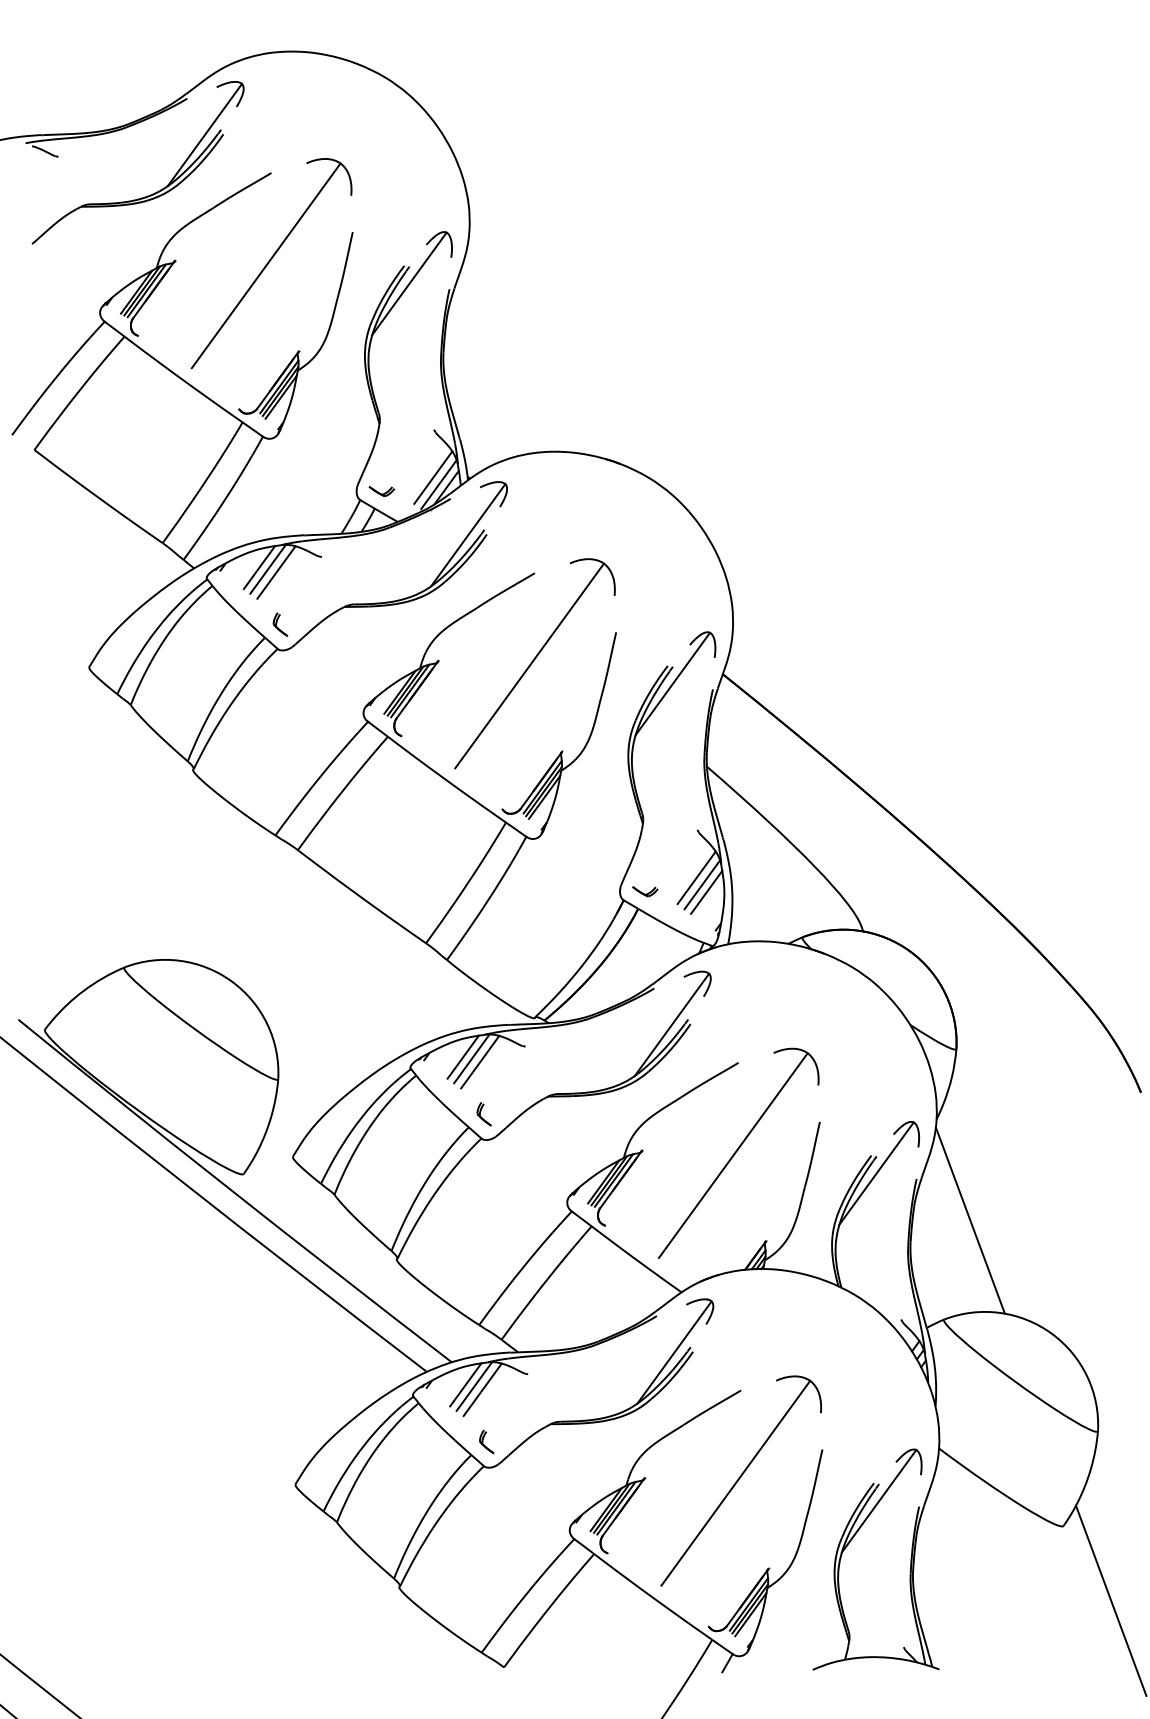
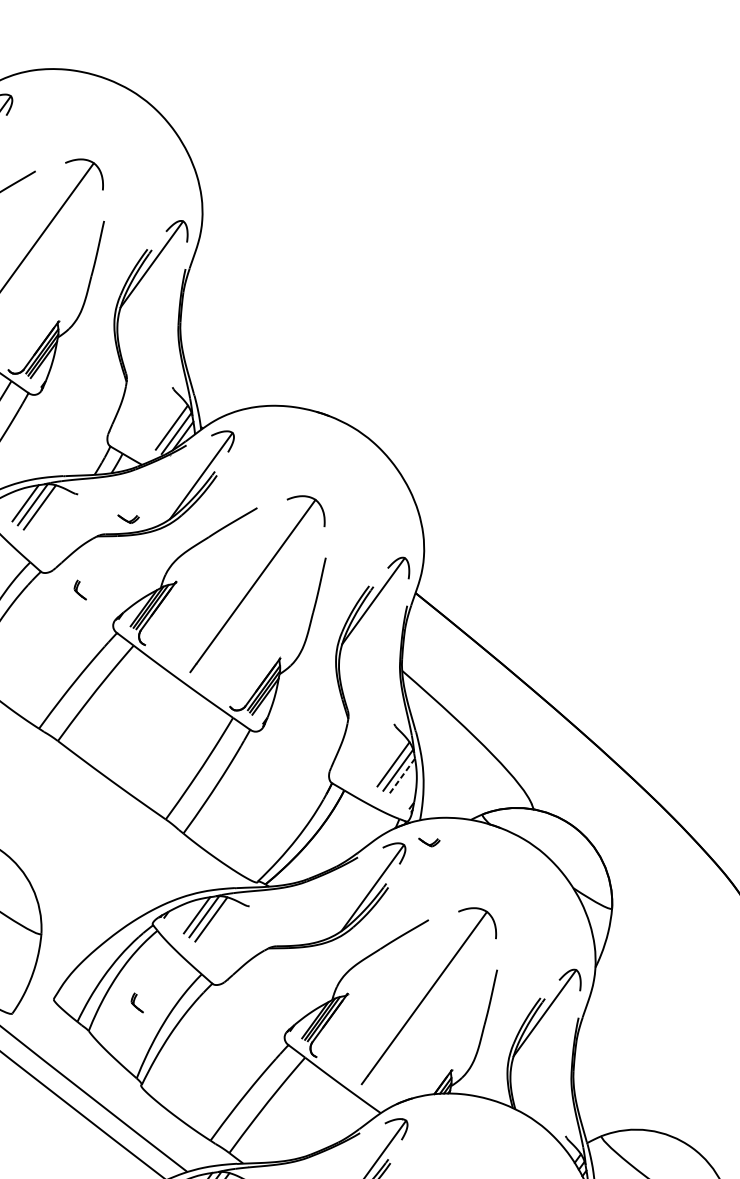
part: (381, 491) -> (128, 519), moved
part: (280, 624) -> (80, 589), moved
part: (645, 891) -> (429, 842), moved
line: (706, 892) -> (401, 776), solid -> dashed
part: (483, 1114) -> (136, 1003), moved
line: (969, 1220) -> (623, 1052), removed

